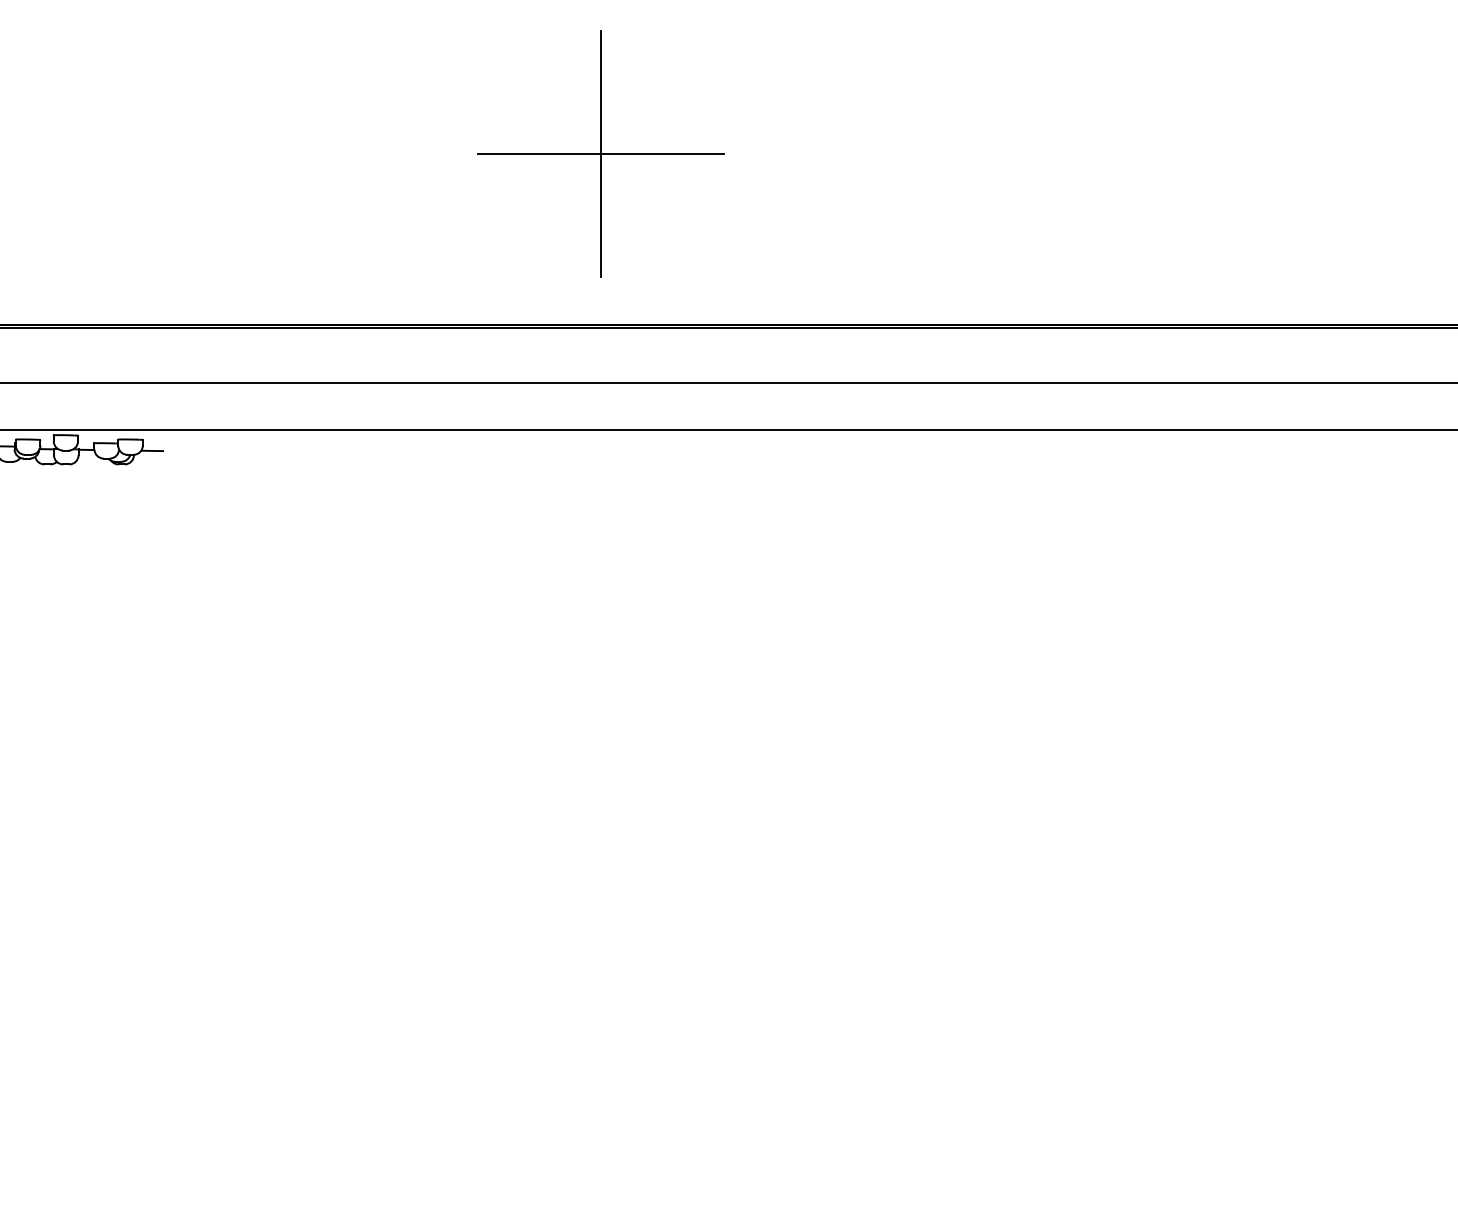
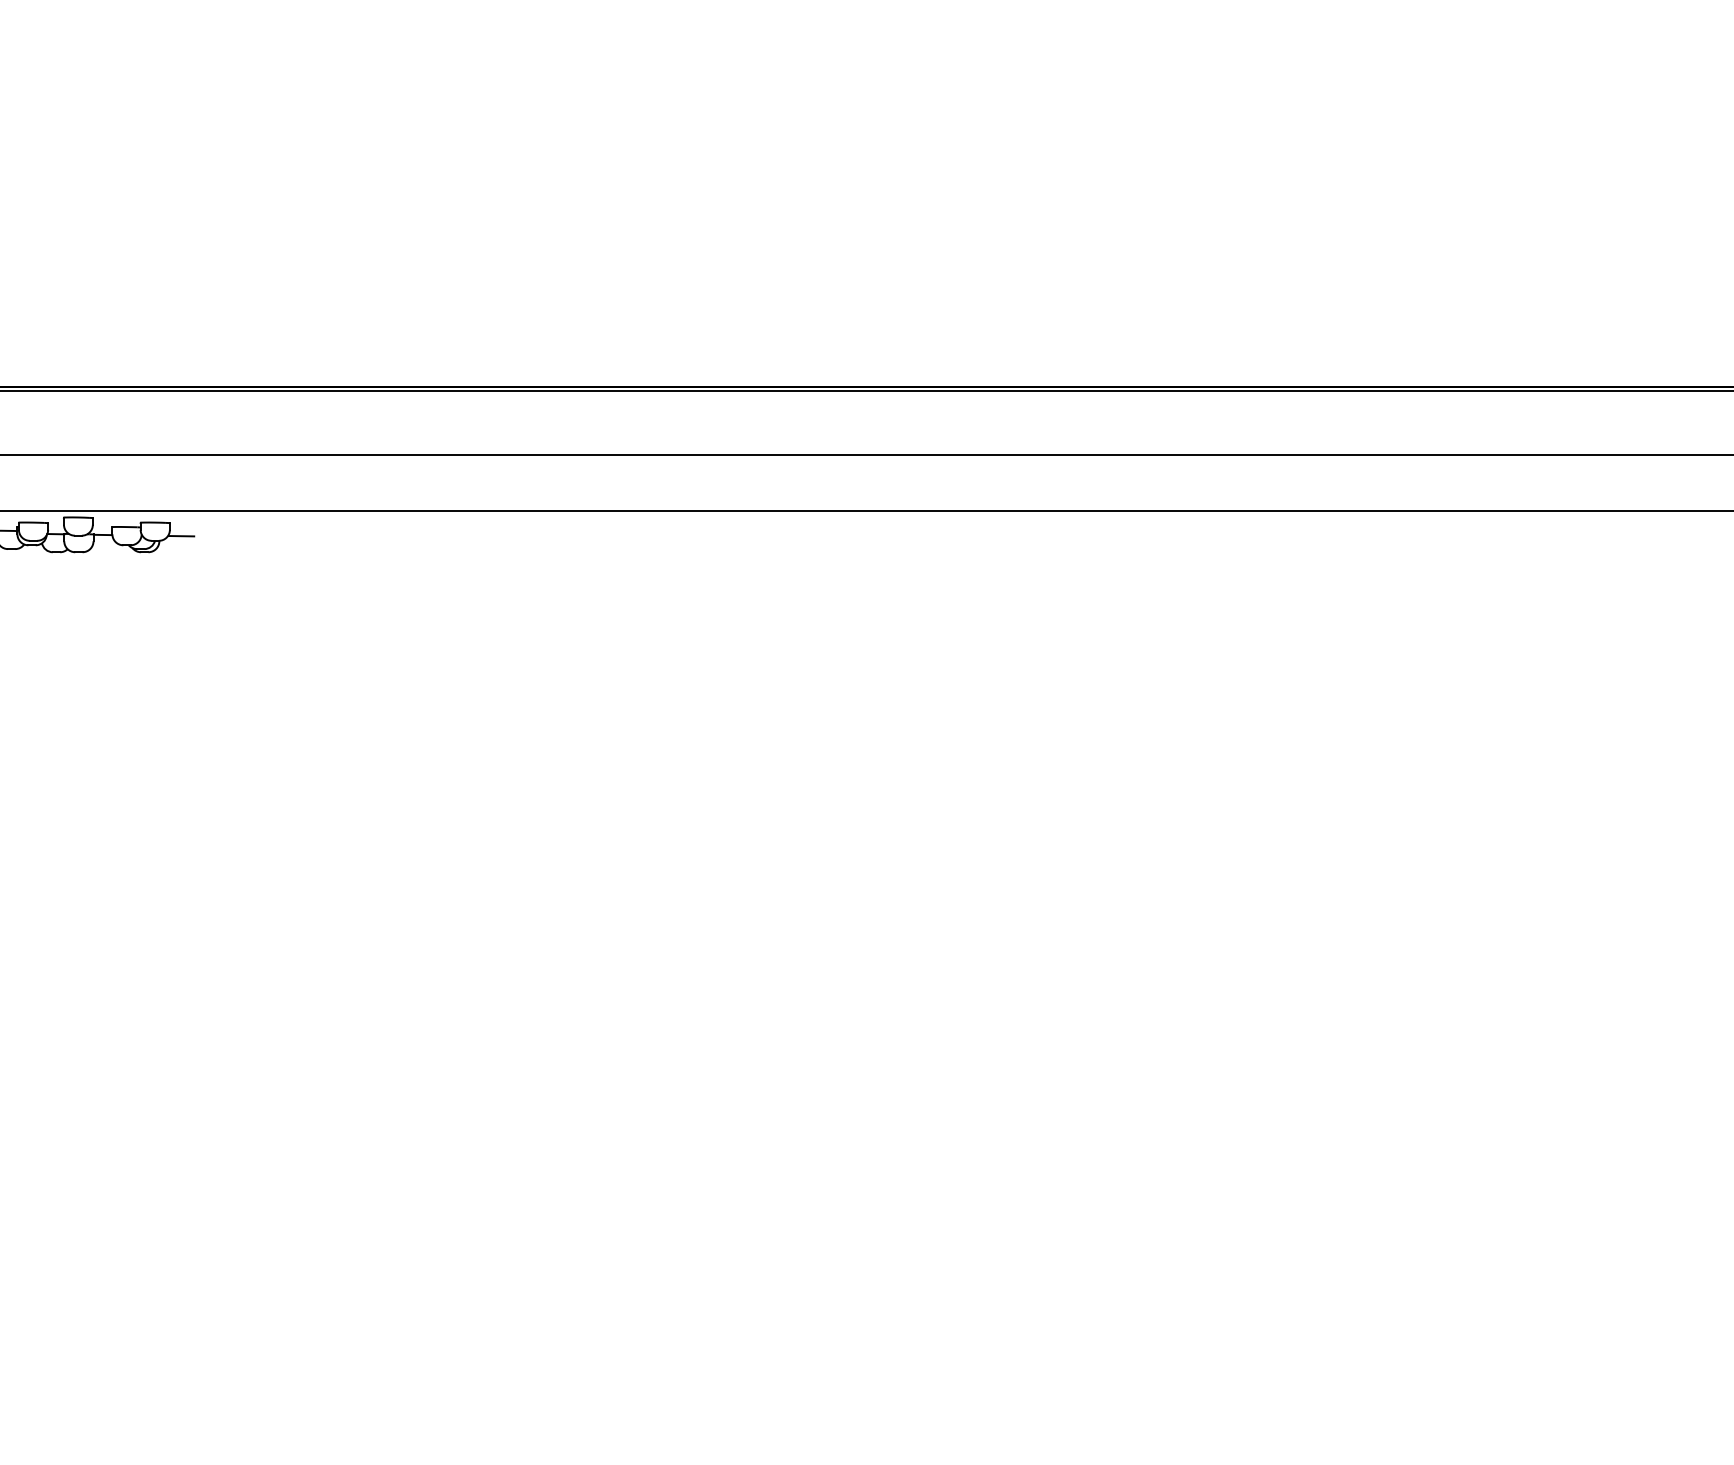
part: (600, 154) -> (714, 183), removed

